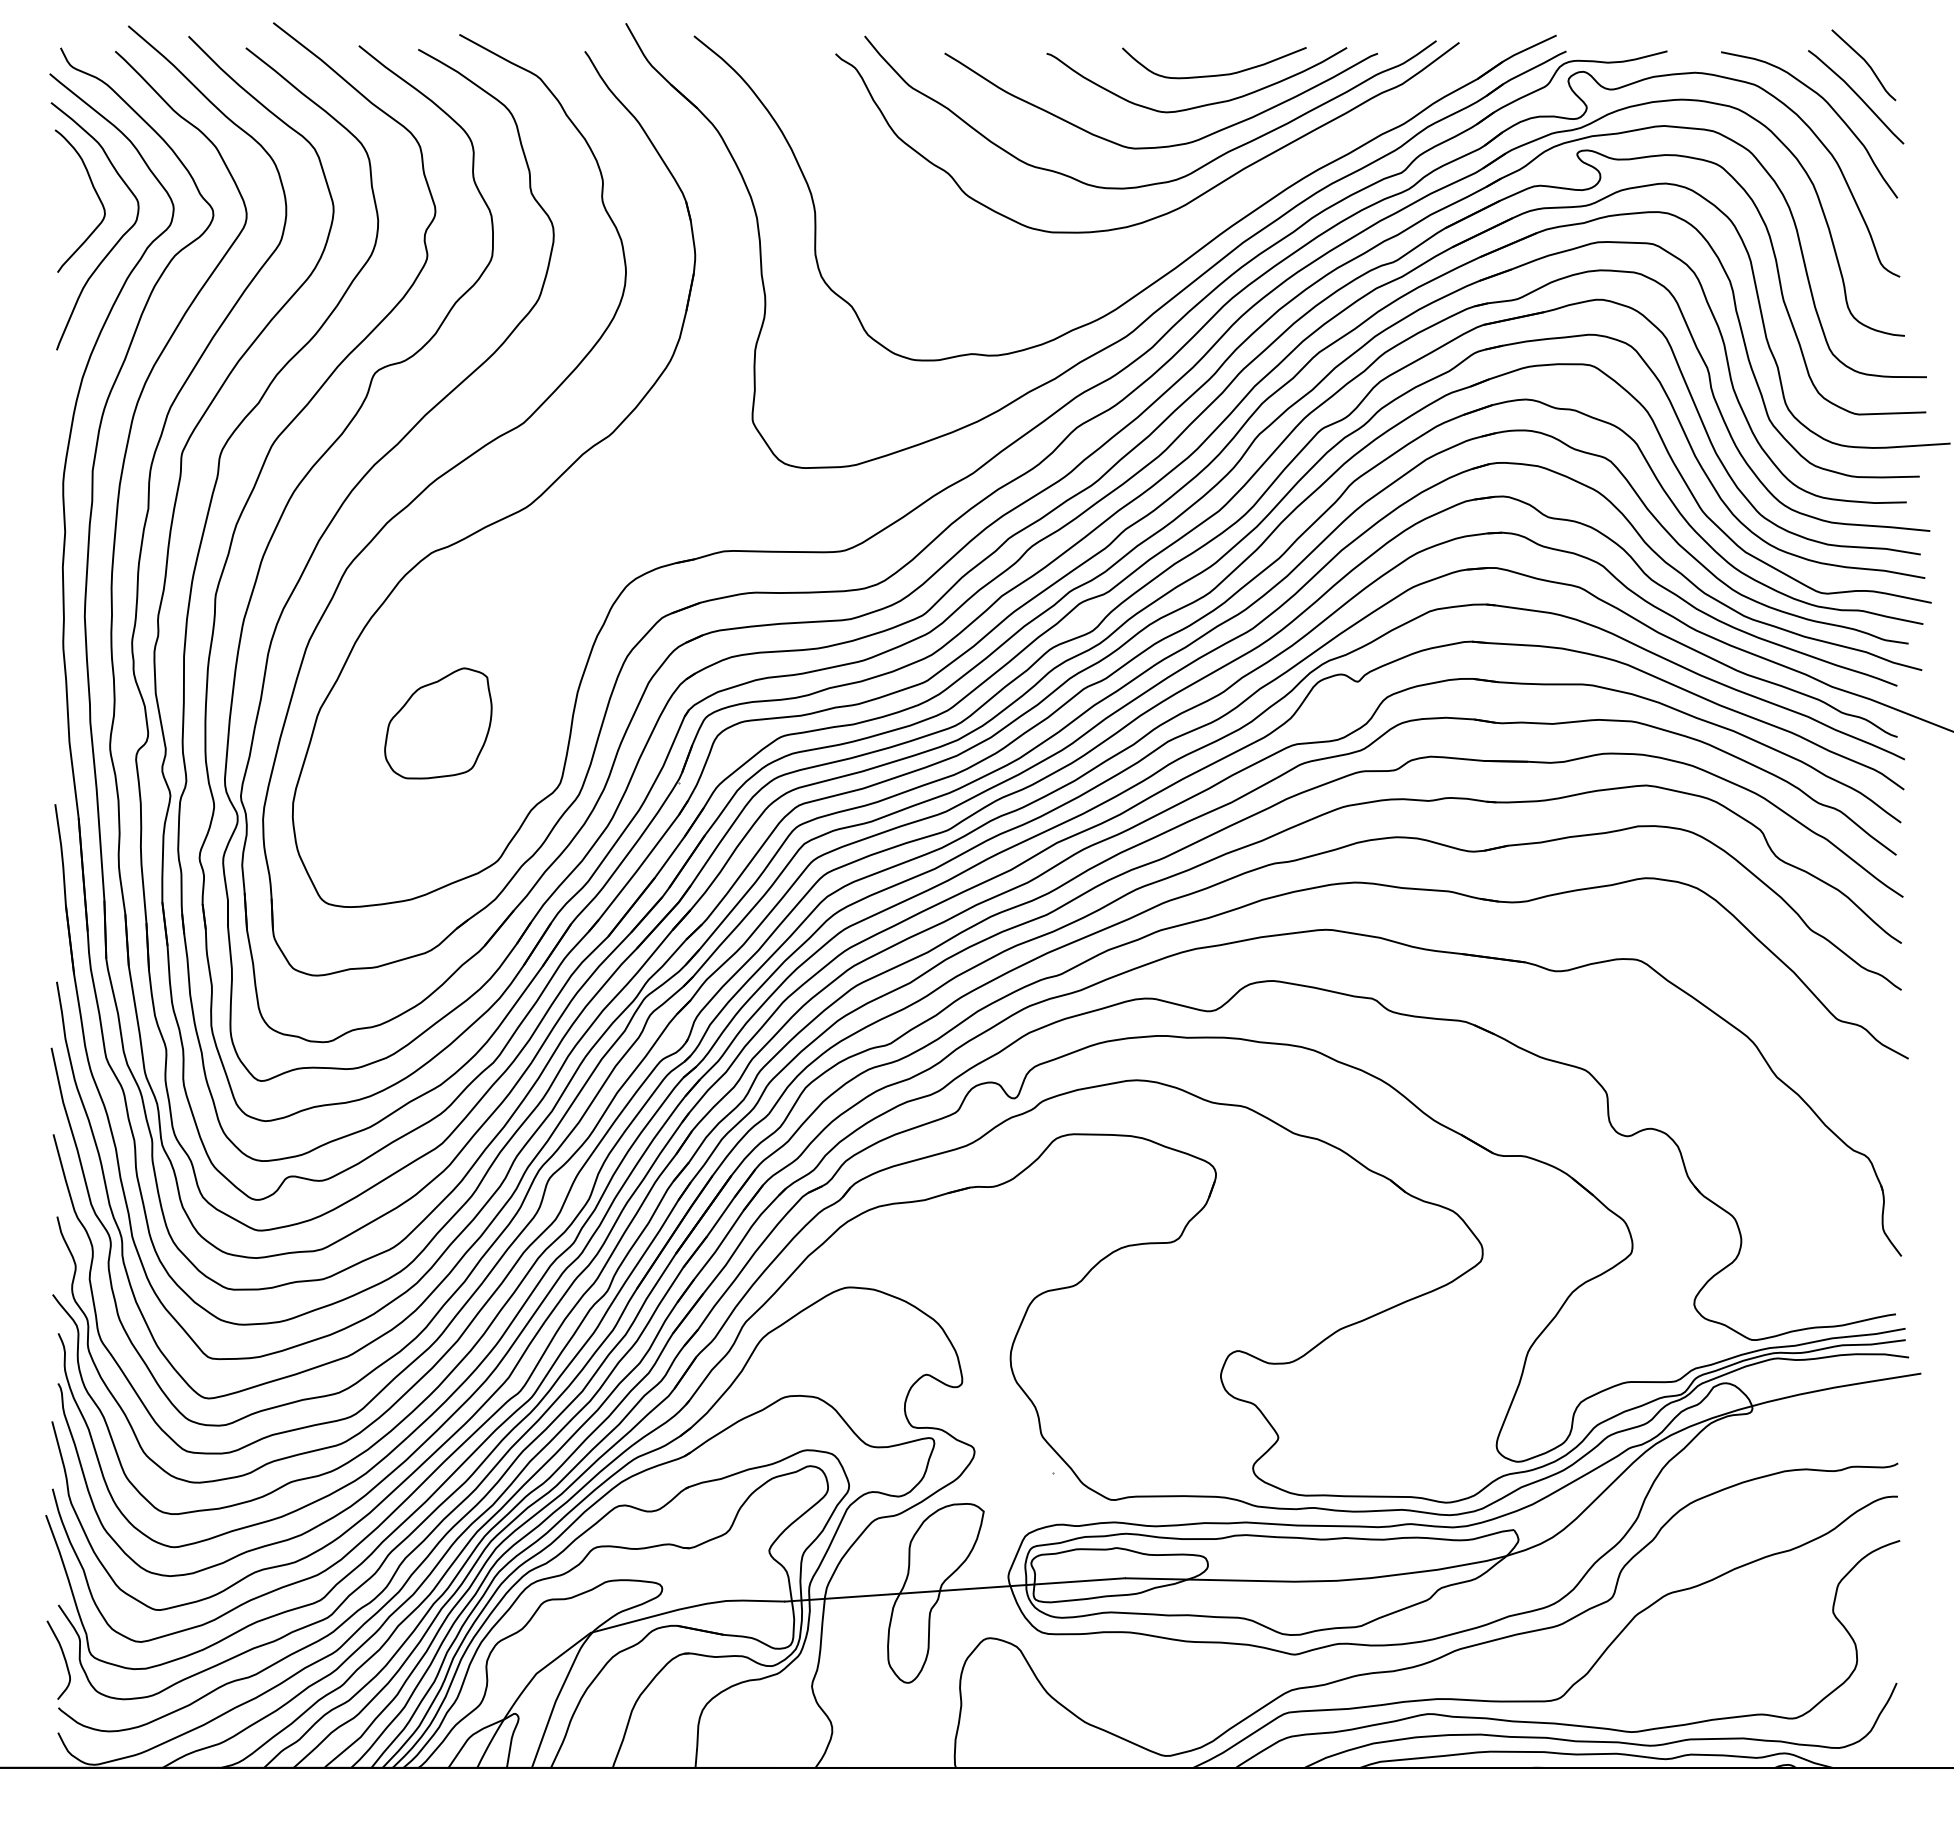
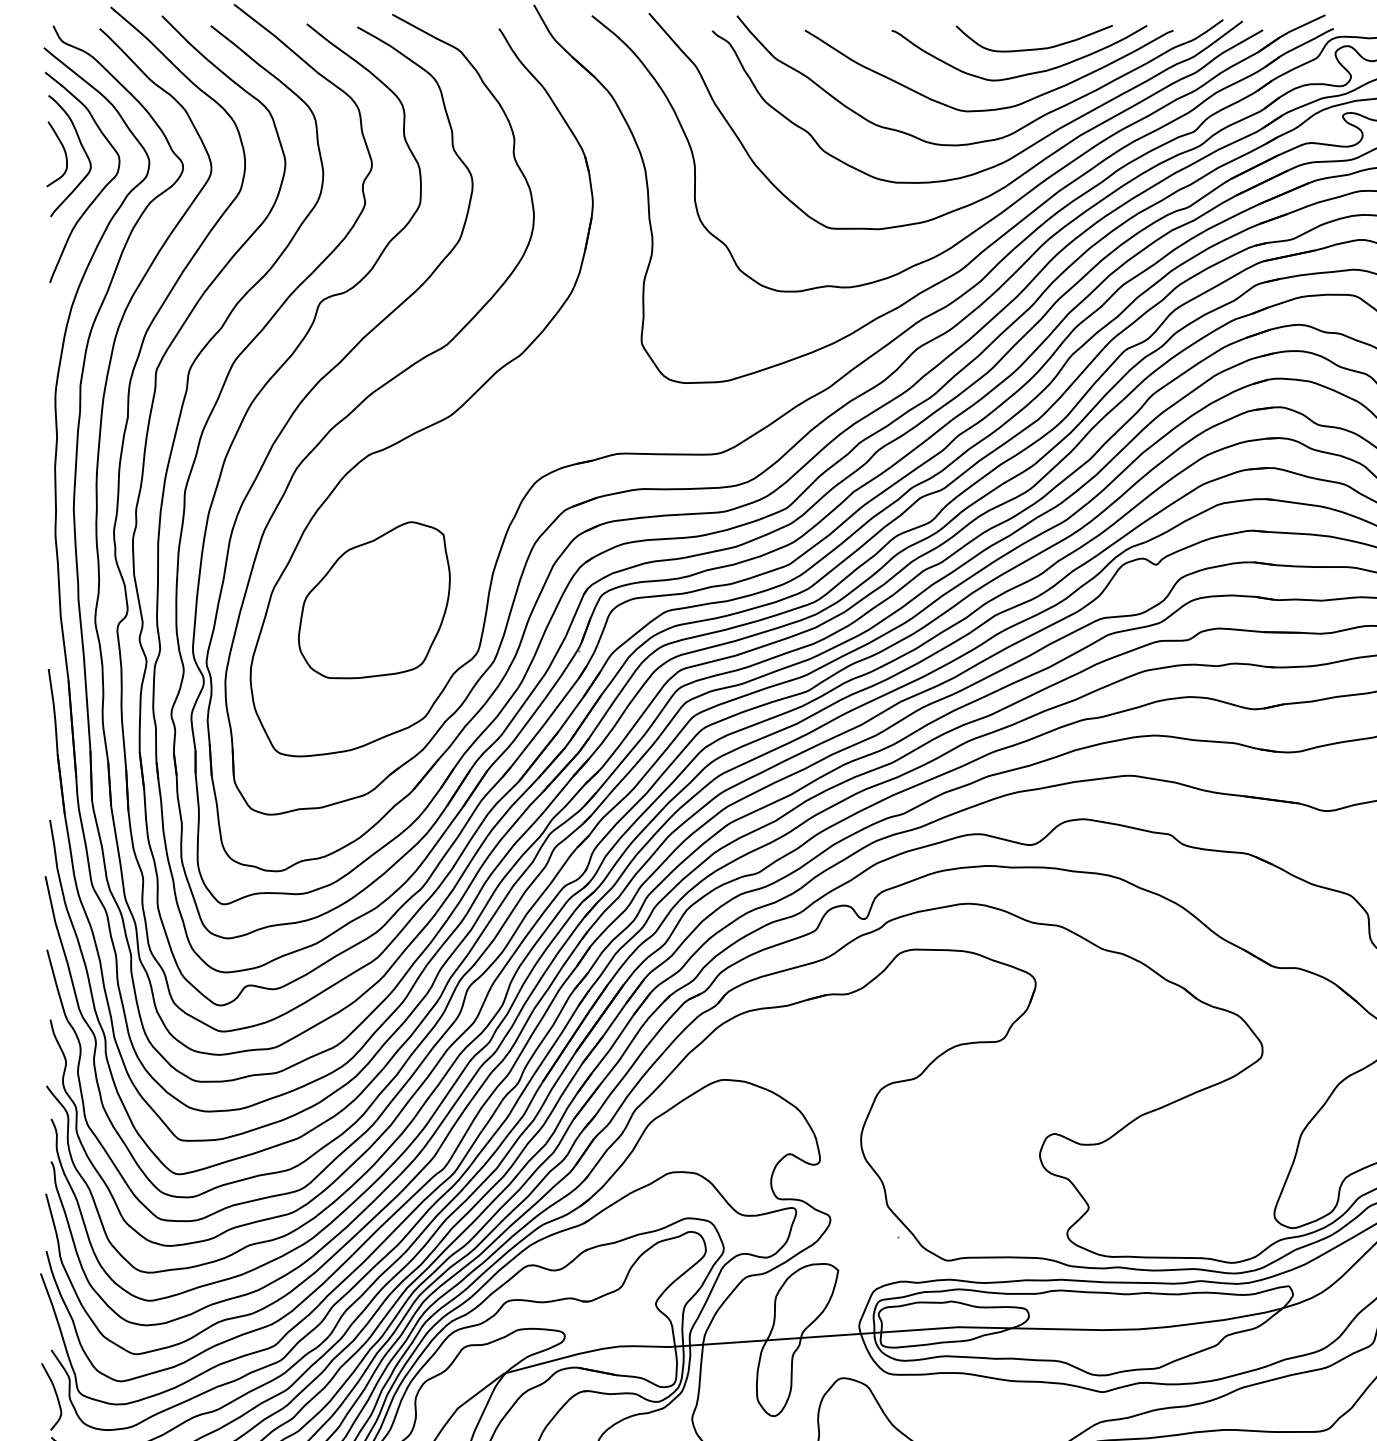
curve: (73, 196) -> (64, 152), added
curve: (1170, 241) -> (997, 190), added
part: (438, 723) -> (374, 600), size x1.67

